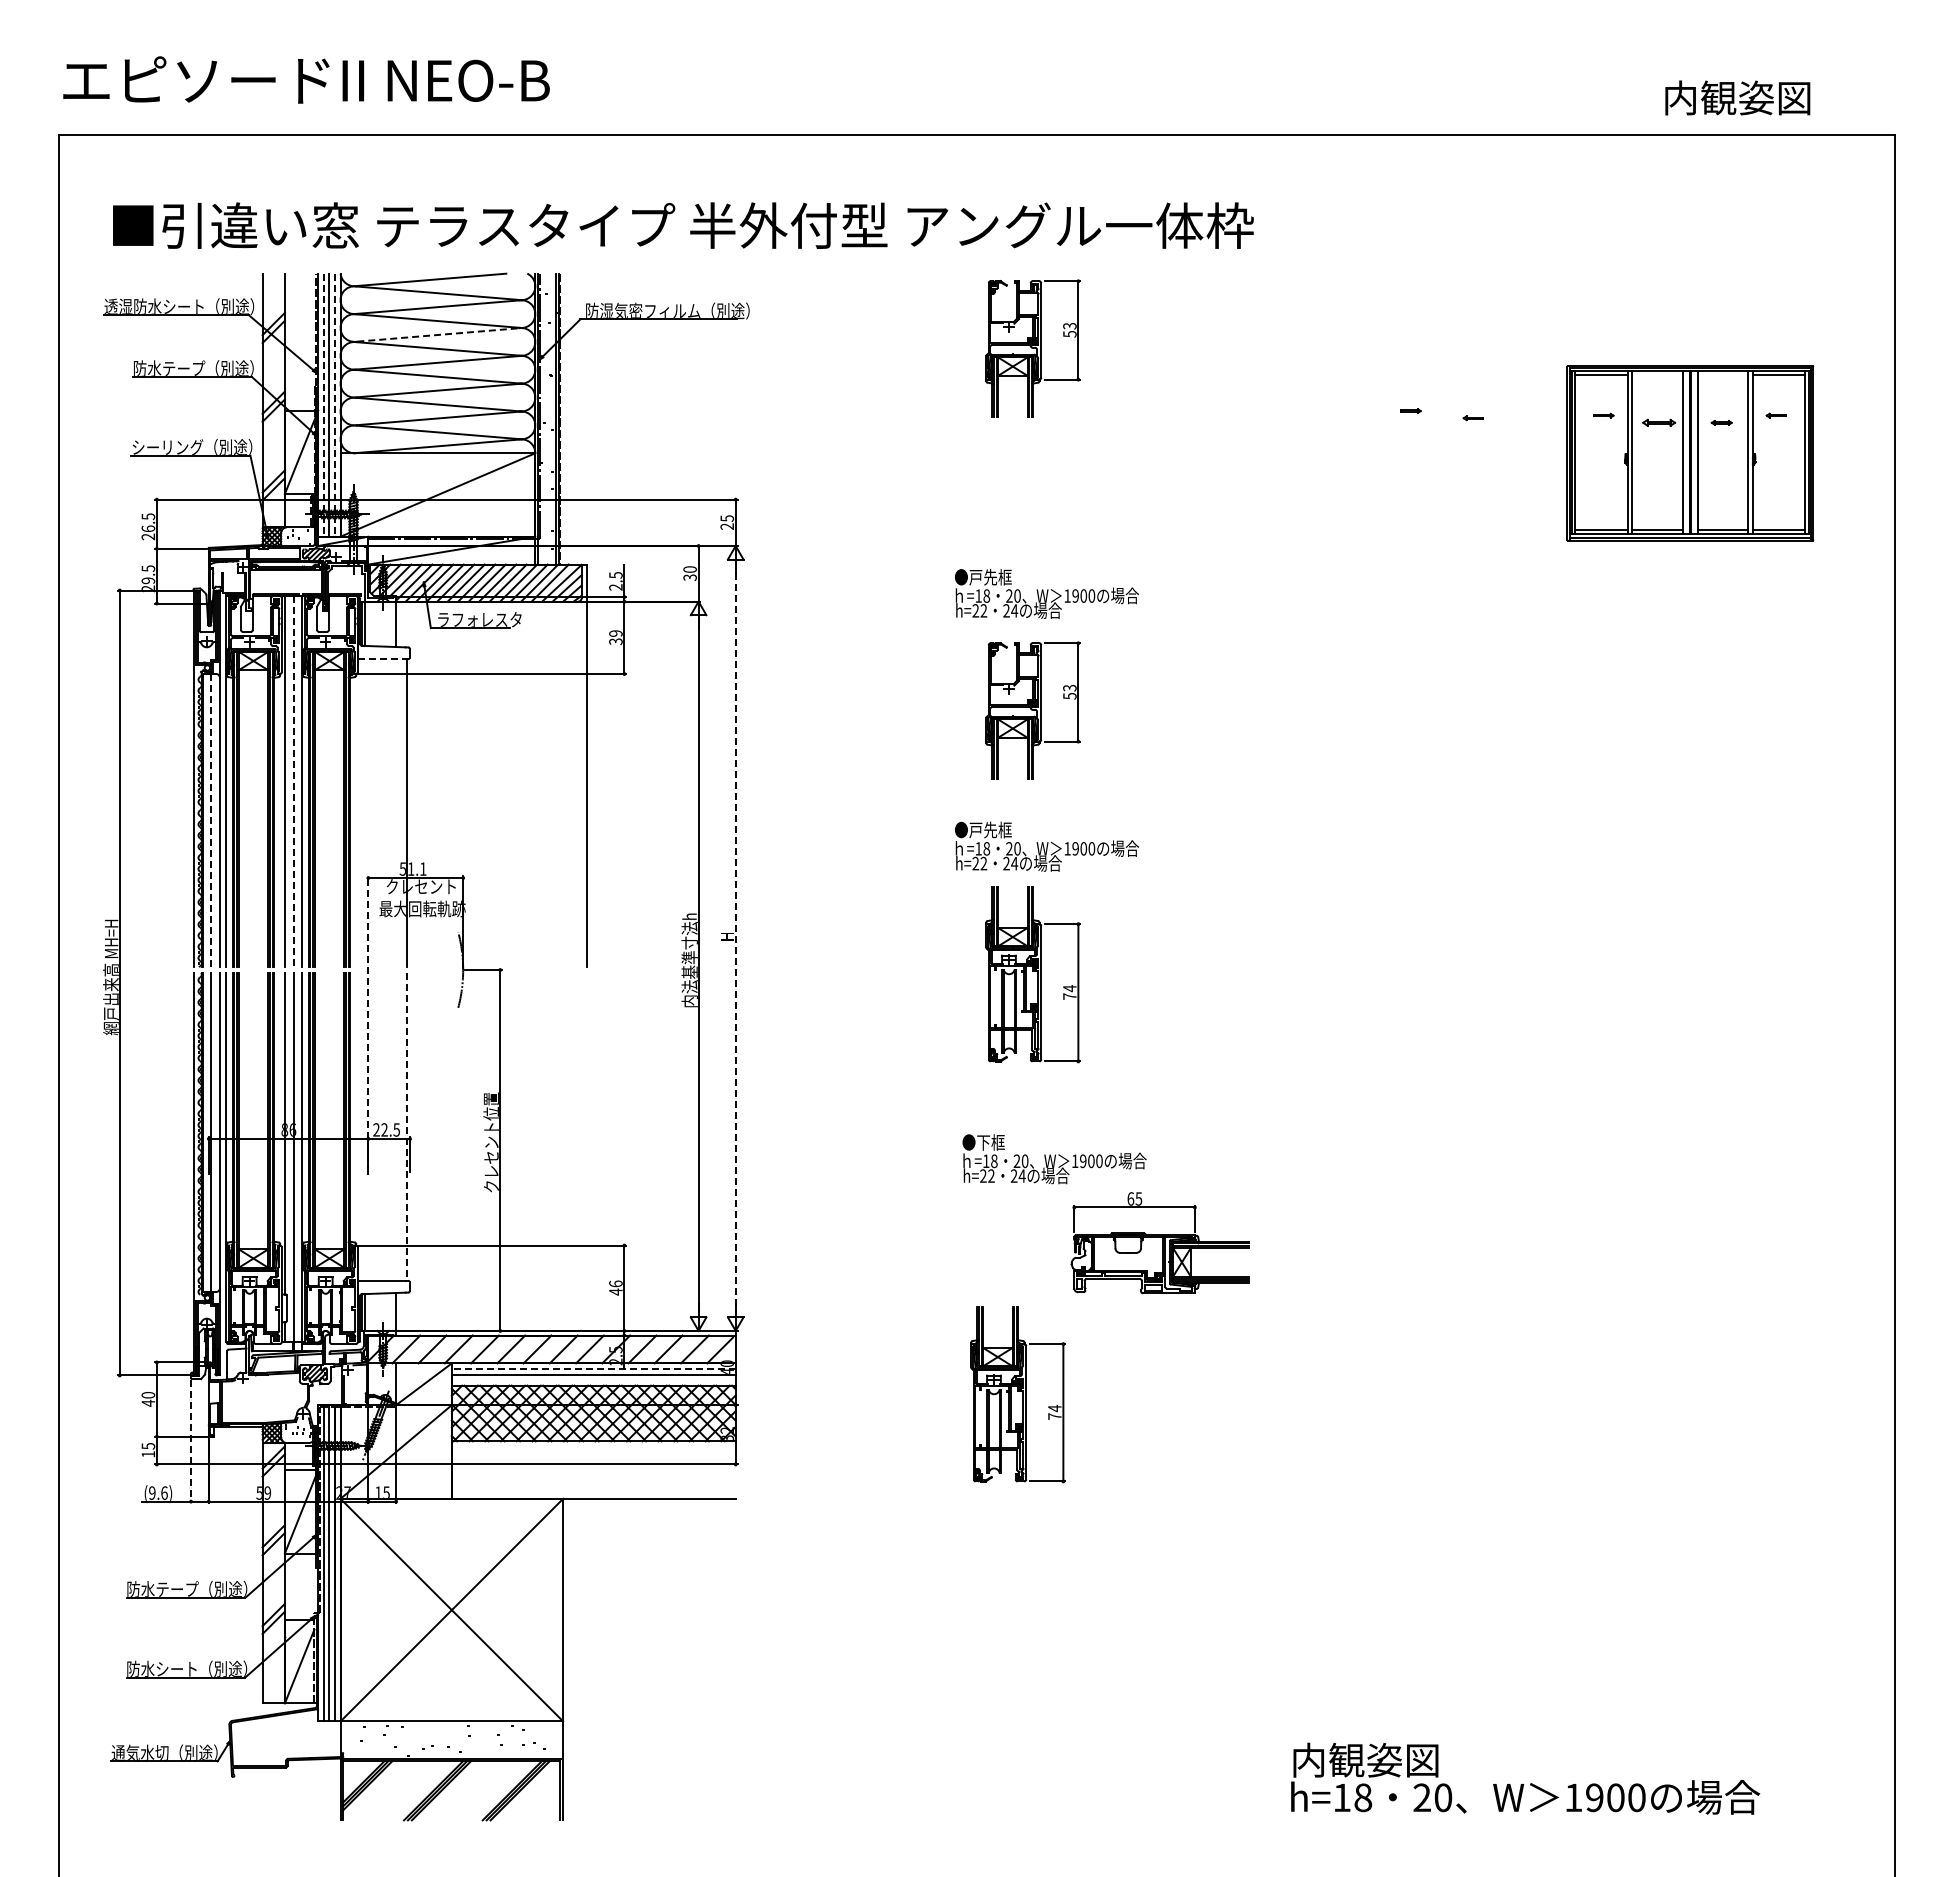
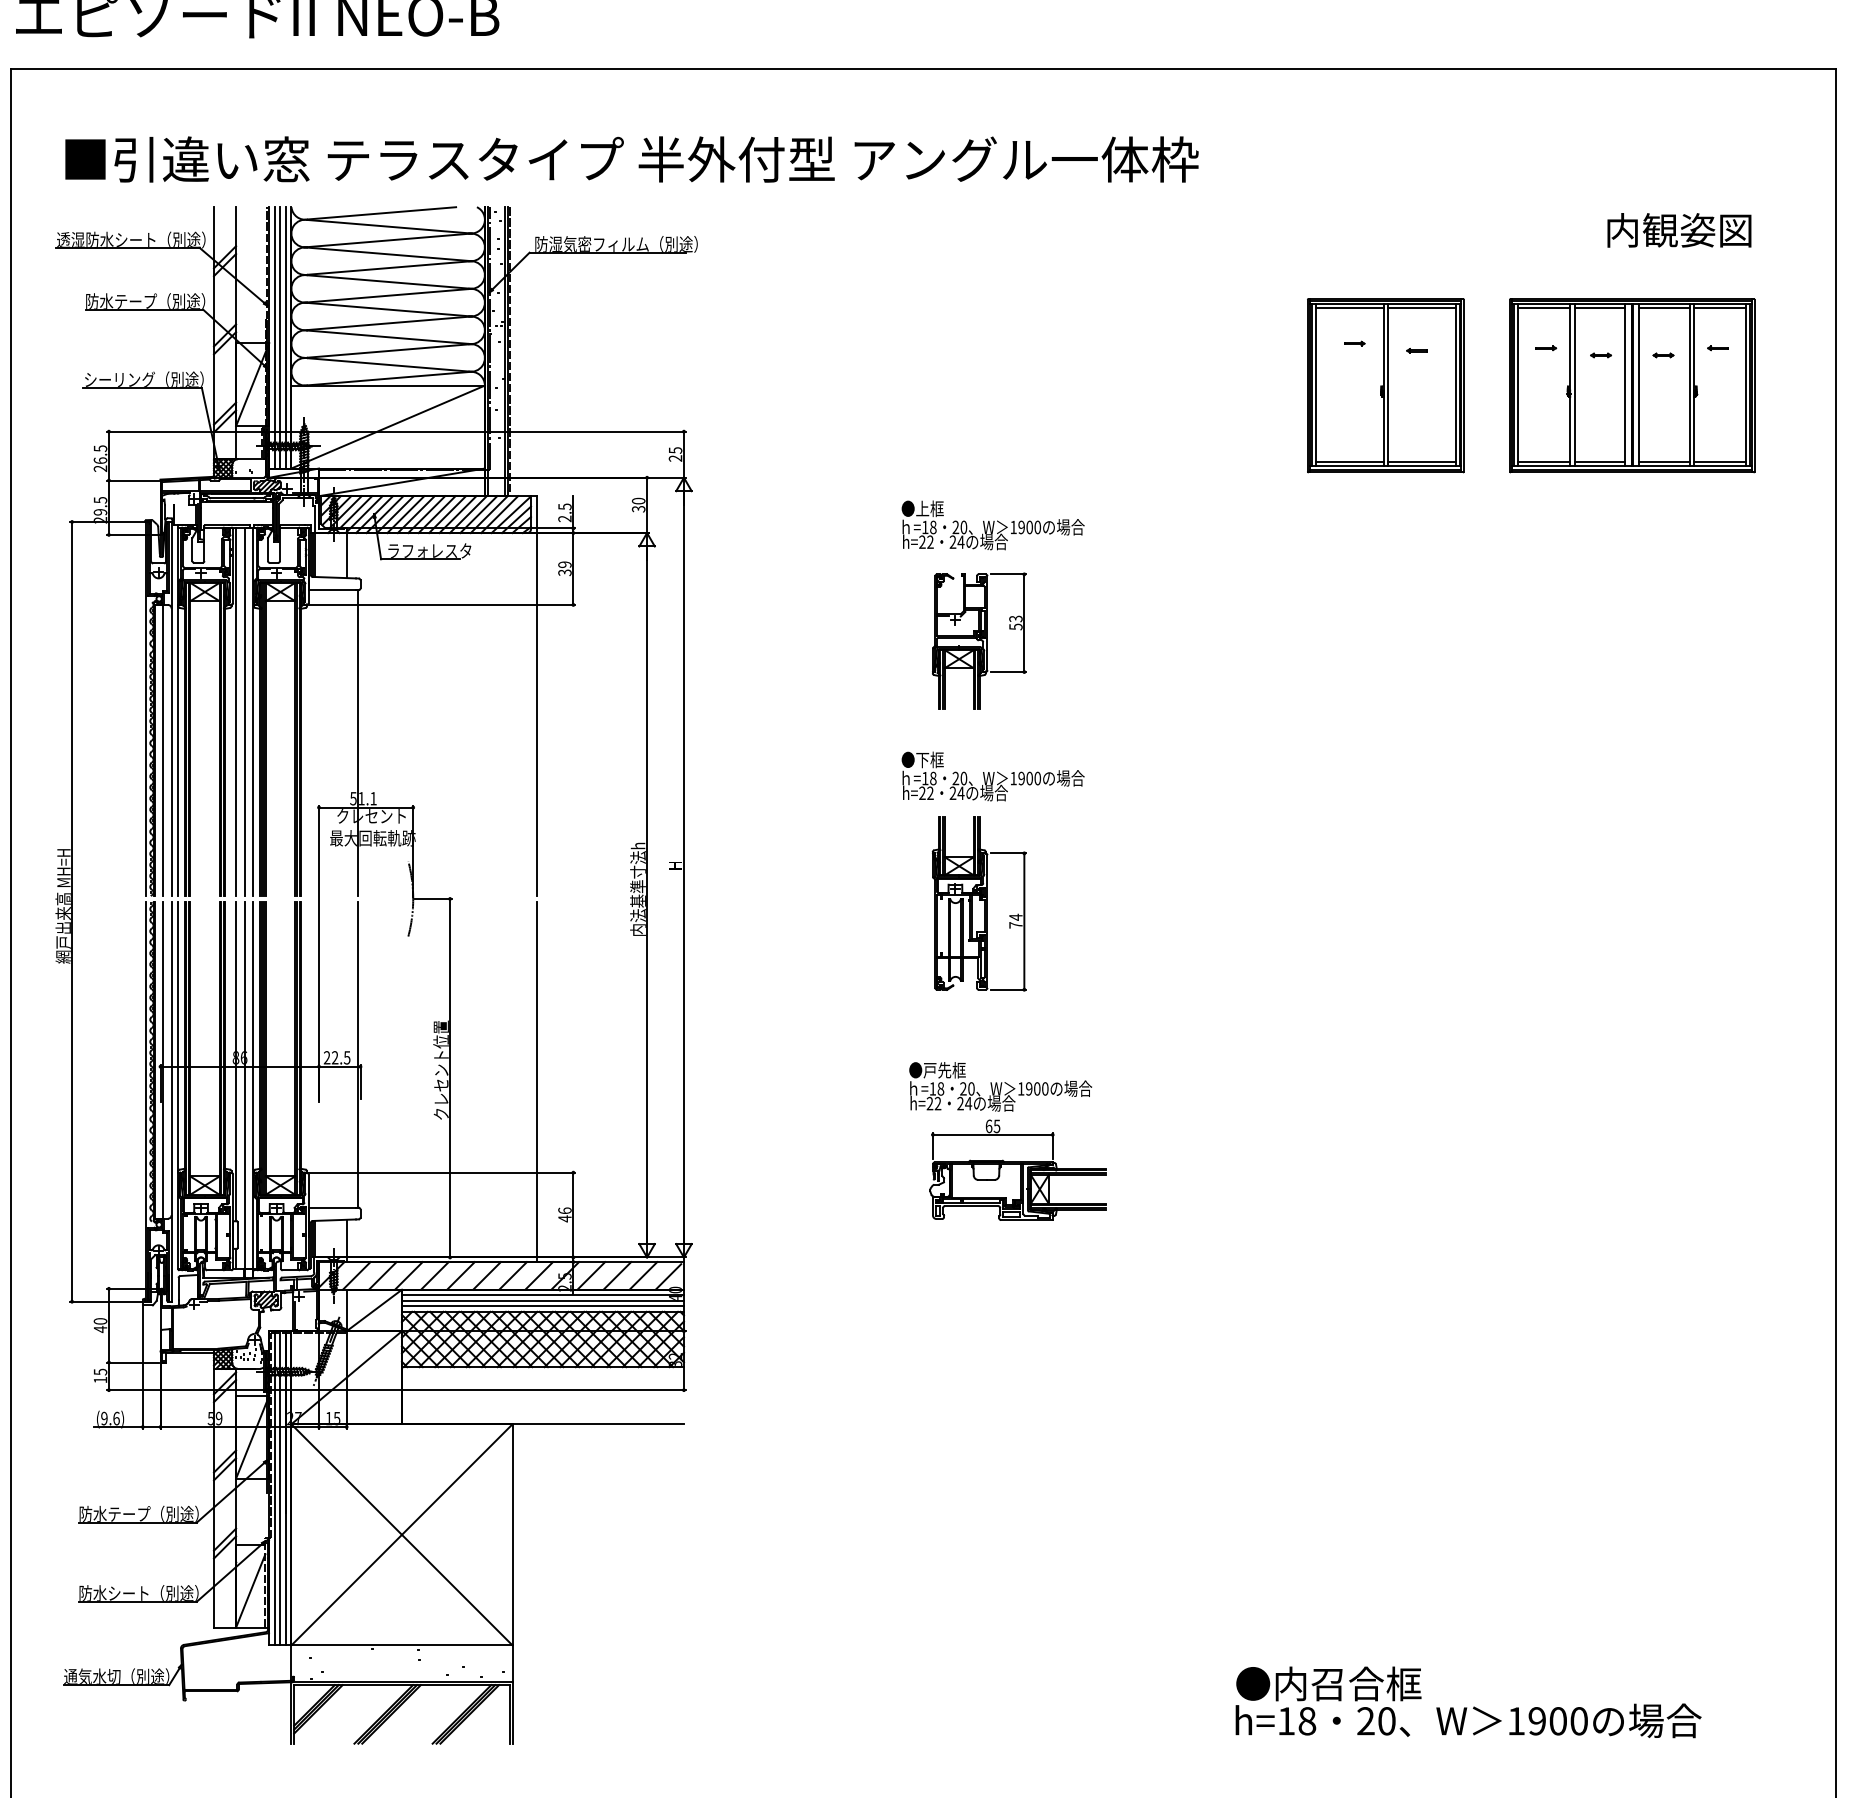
text: (1737, 97) -> (1679, 229), moved
line: (439, 334) -> (389, 267), dashed -> solid
part: (1032, 348) -> (978, 281), removed
line: (1657, 374) -> (1599, 307), added
line: (1722, 374) -> (1664, 307), added
line: (323, 405) -> (274, 338), dashed -> solid
line: (334, 405) -> (285, 338), dashed -> solid
part: (1658, 422) -> (1600, 355), size x0.62
part: (1441, 453) -> (1385, 385), added
text: (990, 576) -> (937, 508), ●戸先框 -> ●上框
line: (381, 659) -> (332, 590), dashed -> solid
line: (293, 781) -> (244, 711), dashed -> solid
line: (211, 820) -> (163, 750), dashed -> solid
text: (990, 829) -> (937, 759), ●戸先框 -> ●下框
line: (735, 938) -> (683, 867), dashed -> solid
line: (368, 1023) -> (319, 952), dashed -> solid
line: (407, 1127) -> (357, 1055), dashed -> solid
text: (998, 1142) -> (945, 1070), ●下框 -> ●戸先框
line: (587, 1153) -> (536, 1081), added
part: (1159, 1243) -> (1017, 1170), moved
line: (593, 1368) -> (542, 1294), dashed -> solid
line: (593, 1380) -> (542, 1306), added
part: (1017, 1394) -> (963, 1320), removed
line: (191, 1441) -> (143, 1367), dashed -> solid
text: (1384, 1759) -> (1328, 1683), 内観姿図 -> ●内召合框

